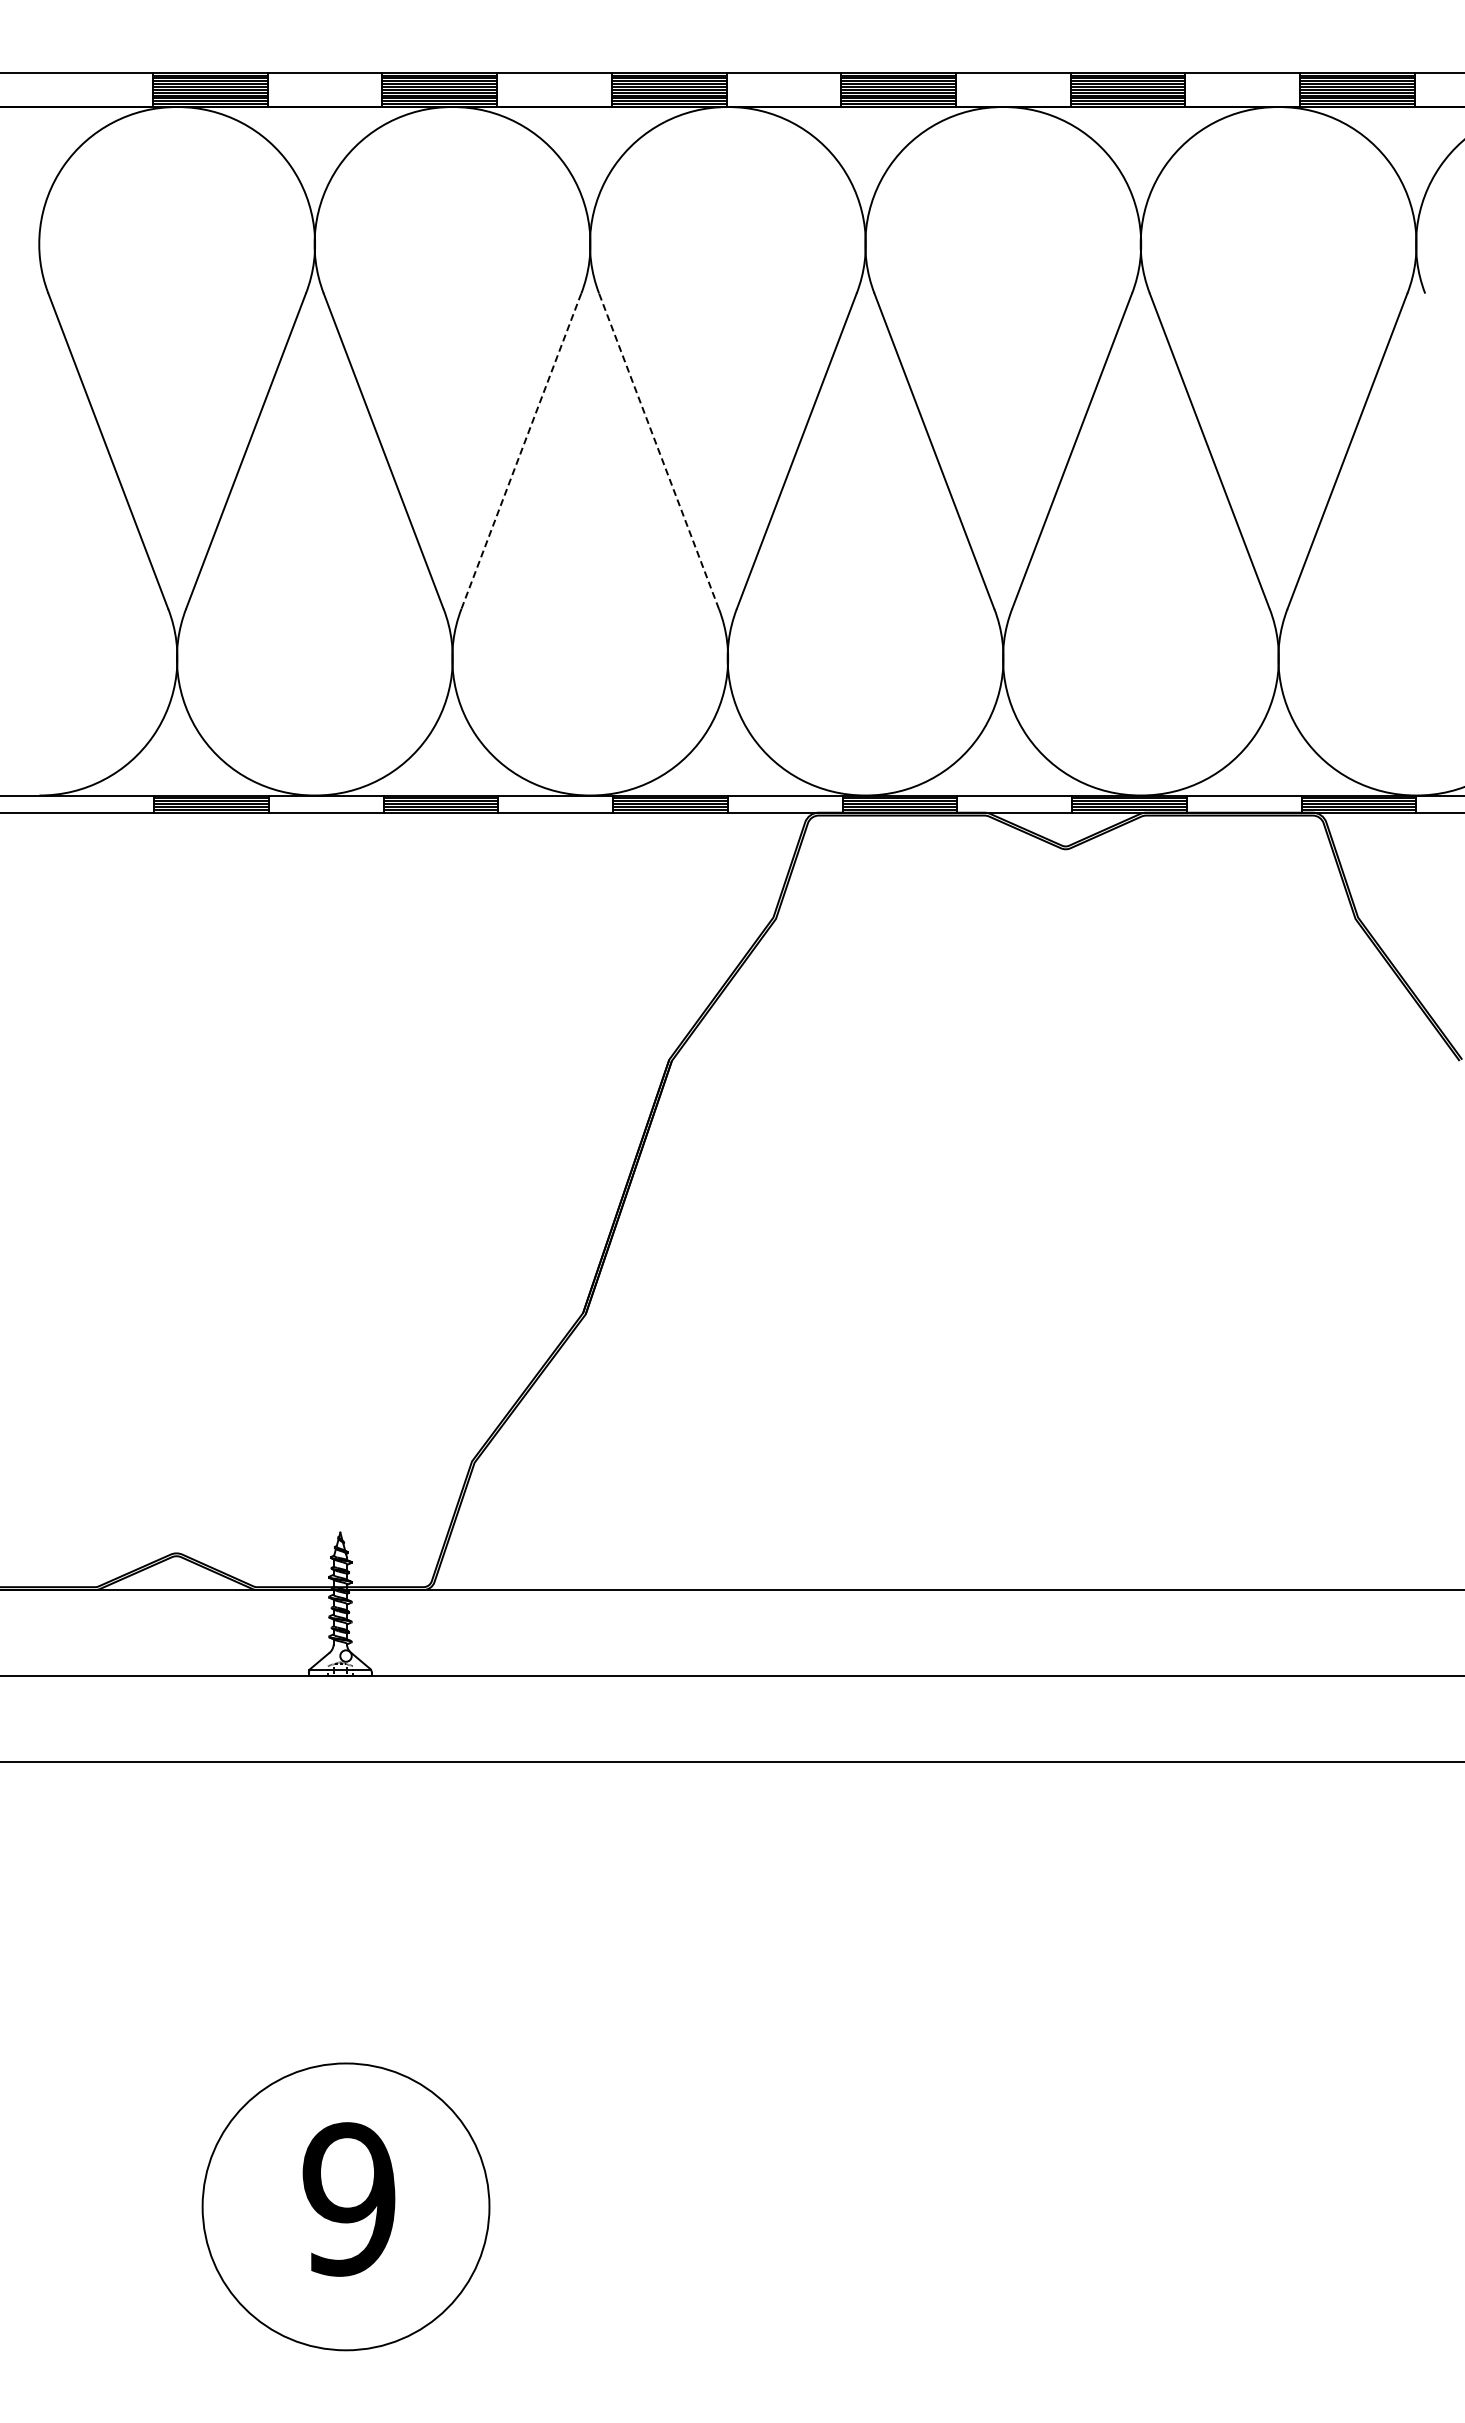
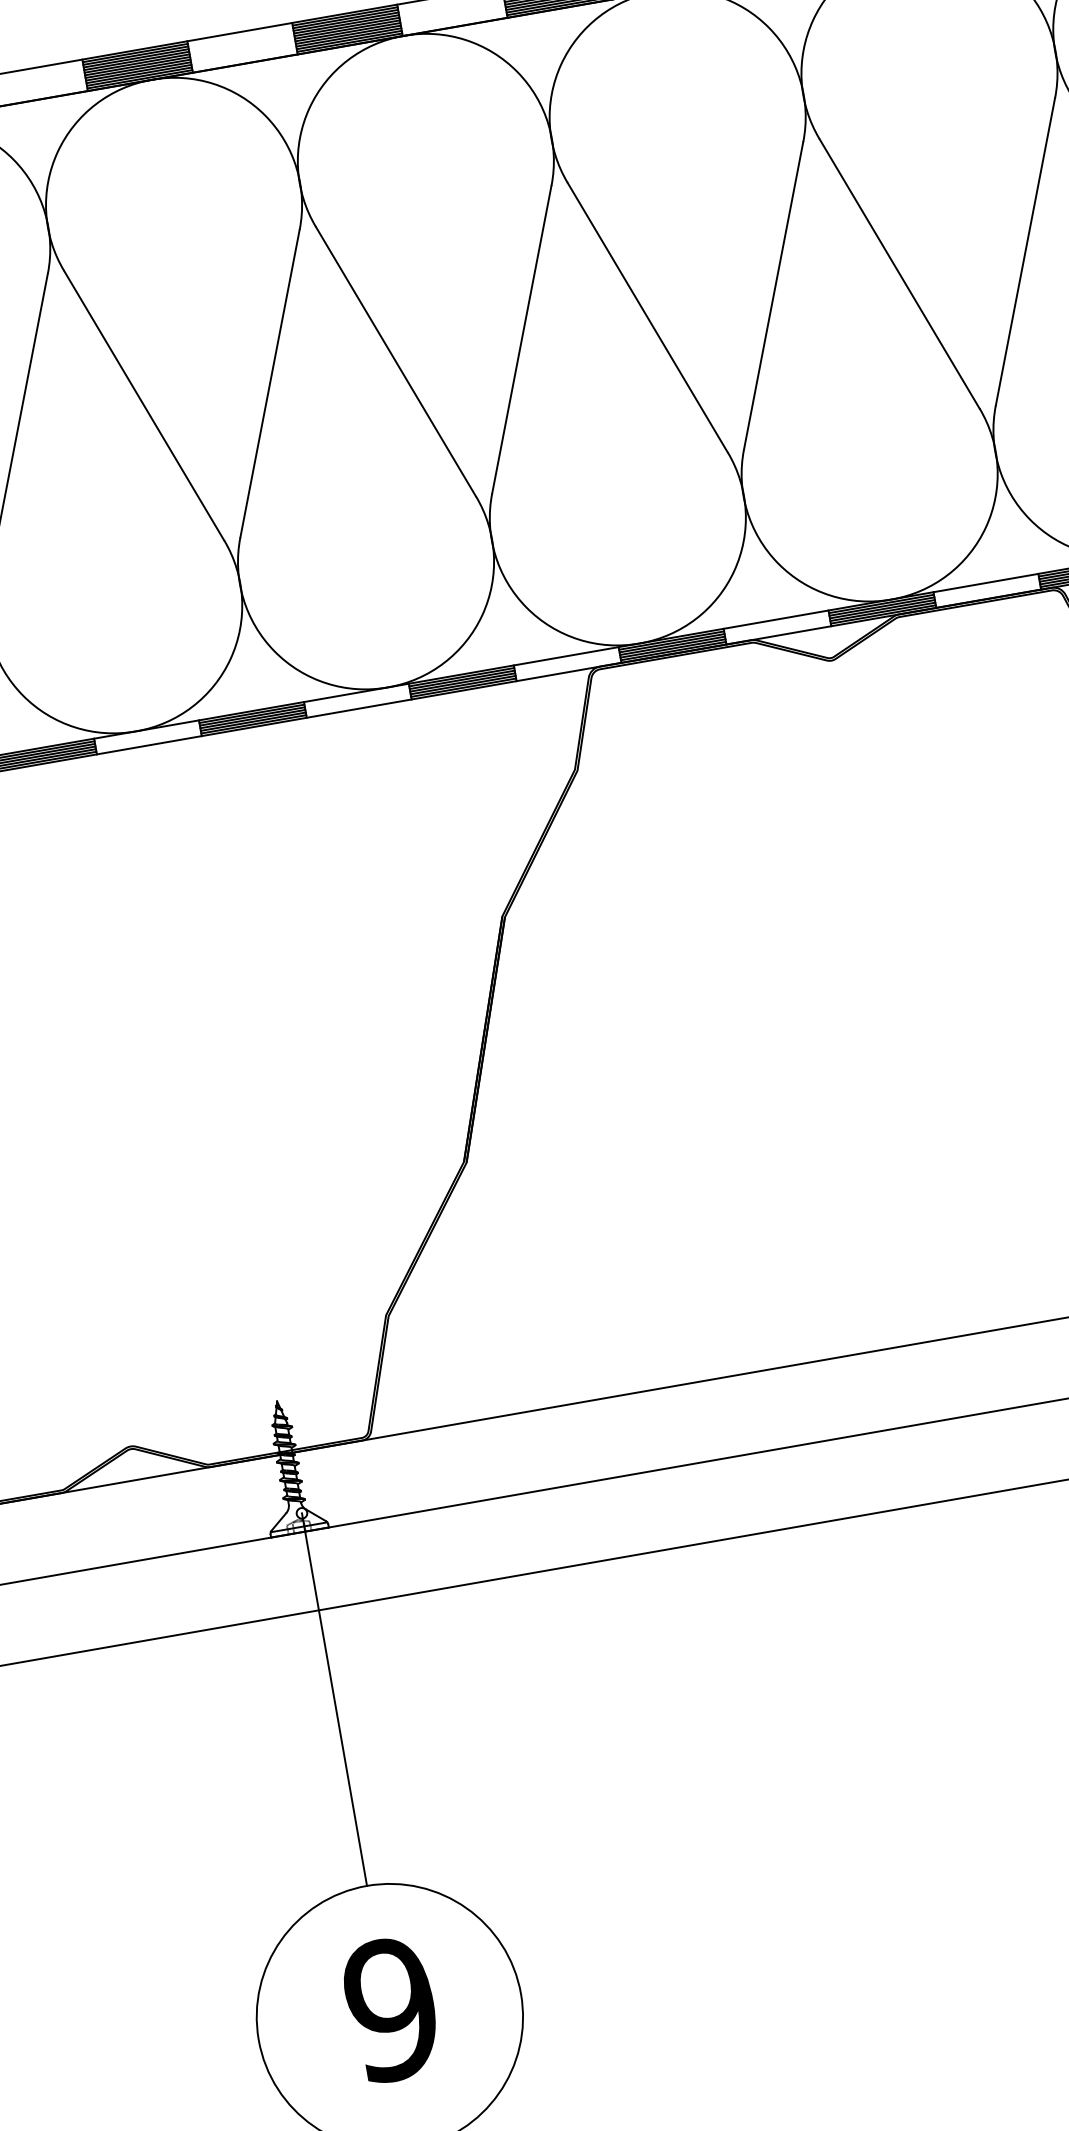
line: (521, 451) -> (270, 383), dashed -> solid
line: (659, 451) -> (396, 361), dashed -> solid
line: (346, 1859) -> (334, 1699), added

